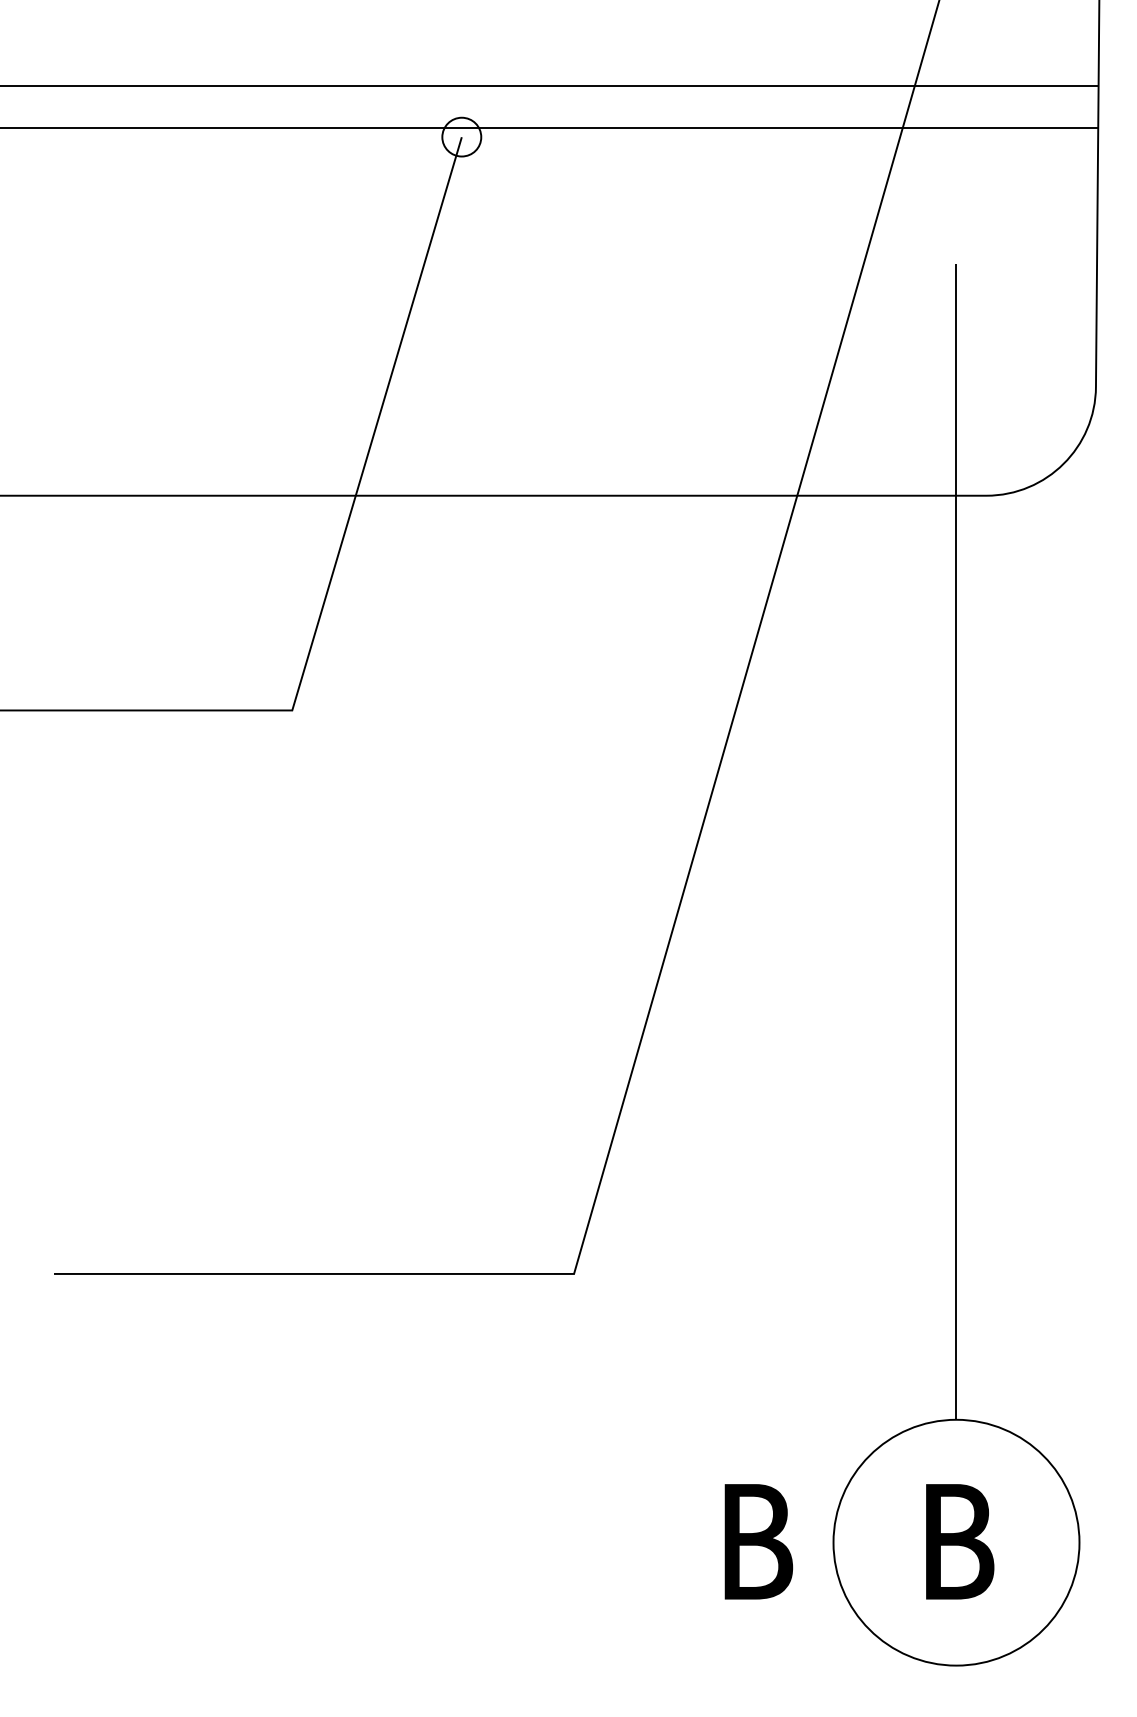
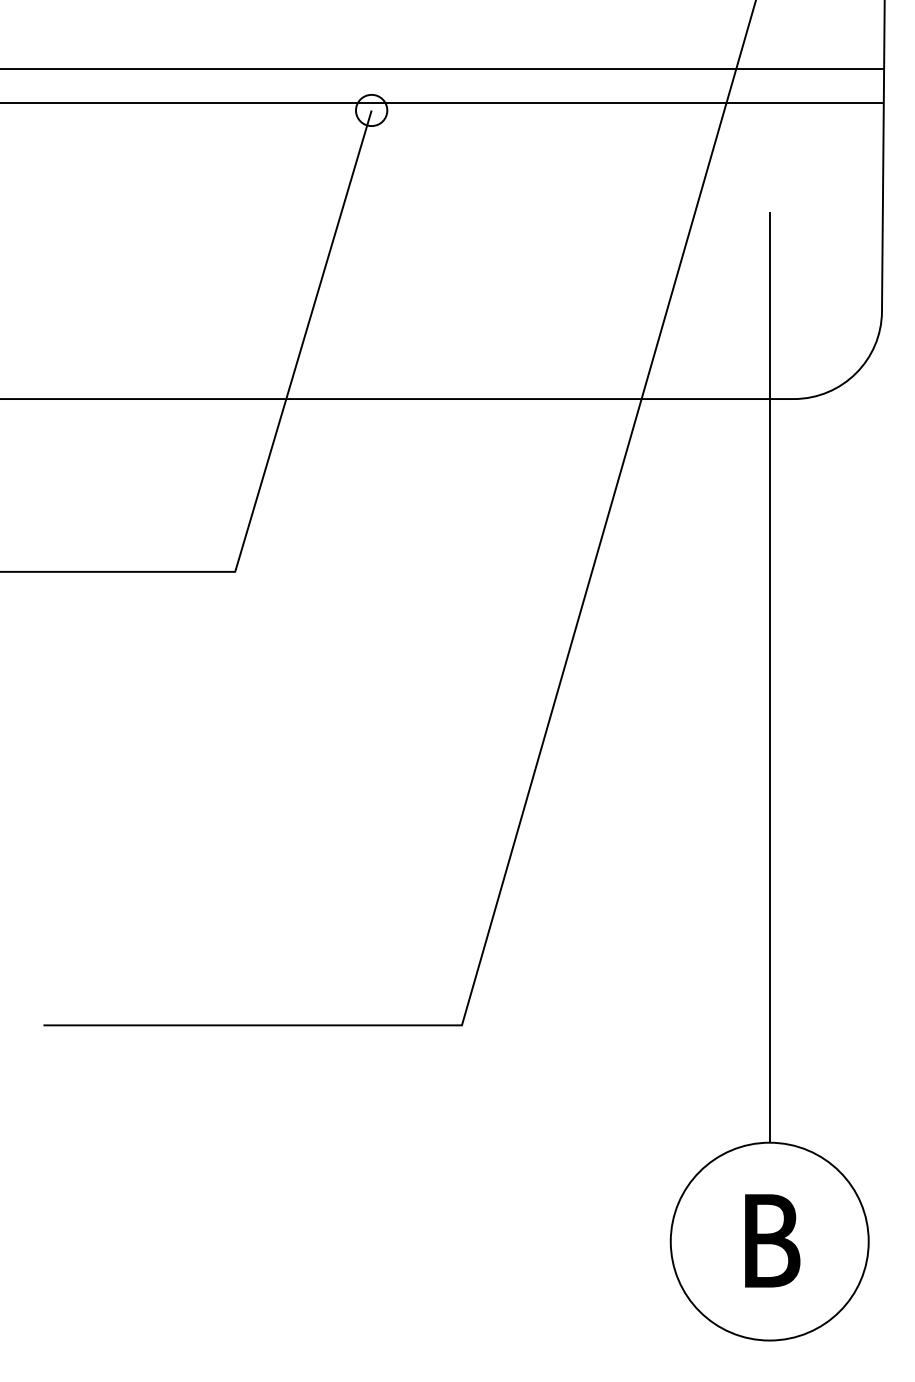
part: (758, 1541) -> (610, 1240), removed

